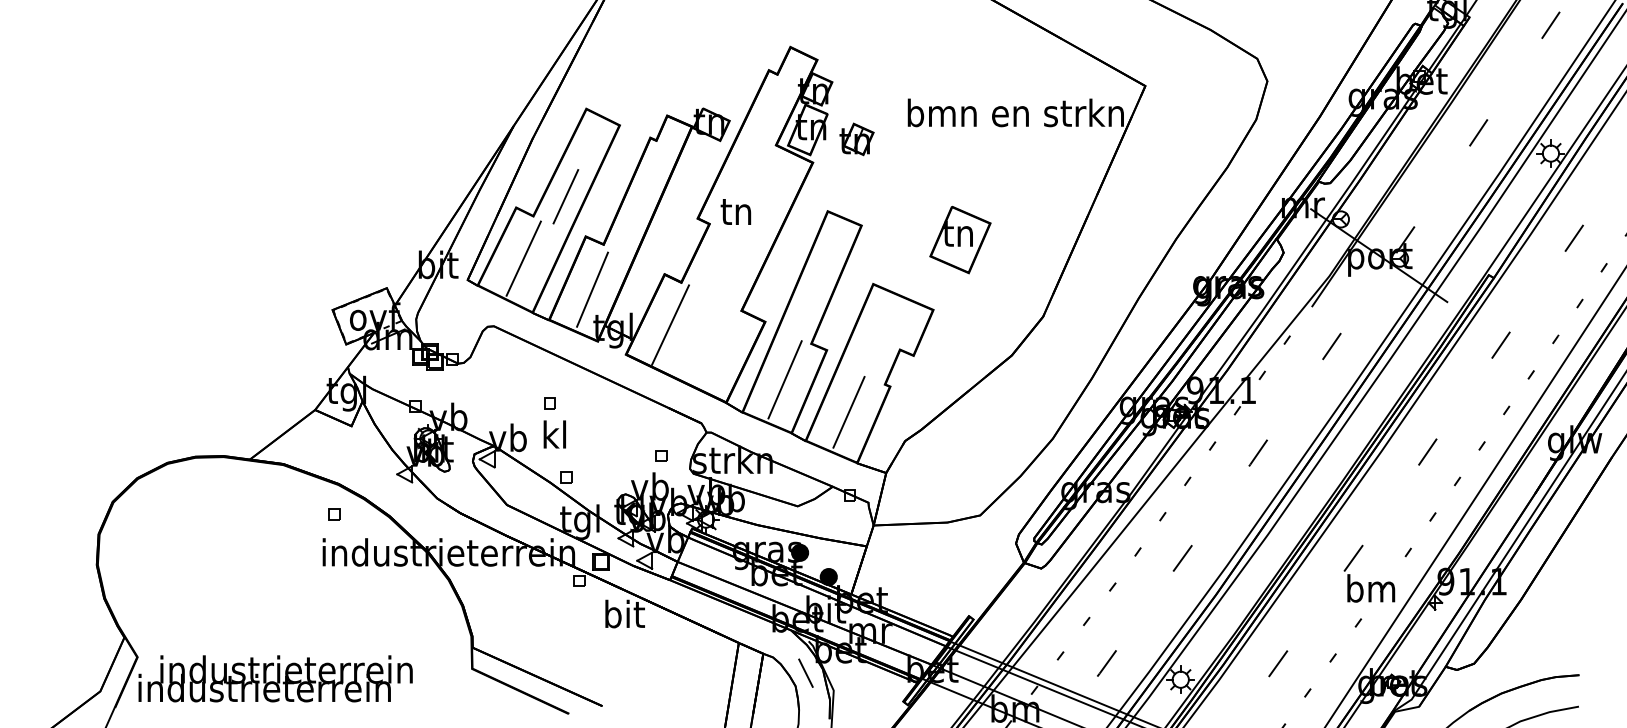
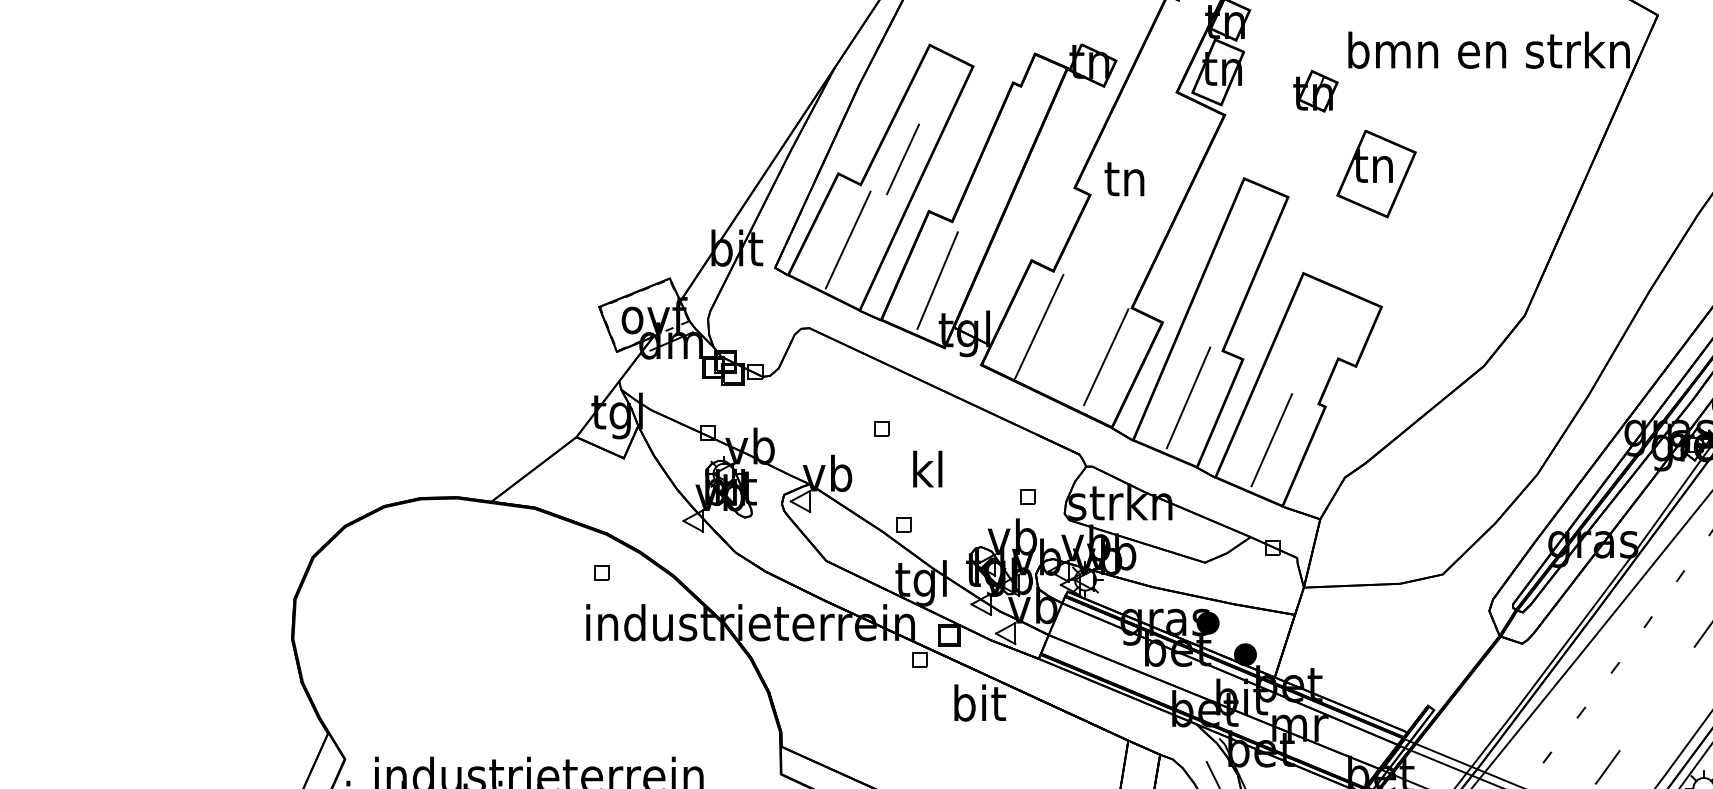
part: (856, 139) -> (1315, 91), moved
part: (960, 239) -> (1376, 173), moved
line: (721, 348) -> (1105, 357), added
text: (554, 434) -> (927, 469), moved

